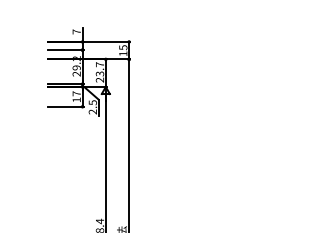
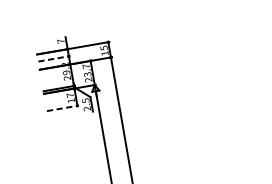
line: (66, 50) -> (54, 59), solid -> dashed
line: (66, 106) -> (63, 108), solid -> dashed

